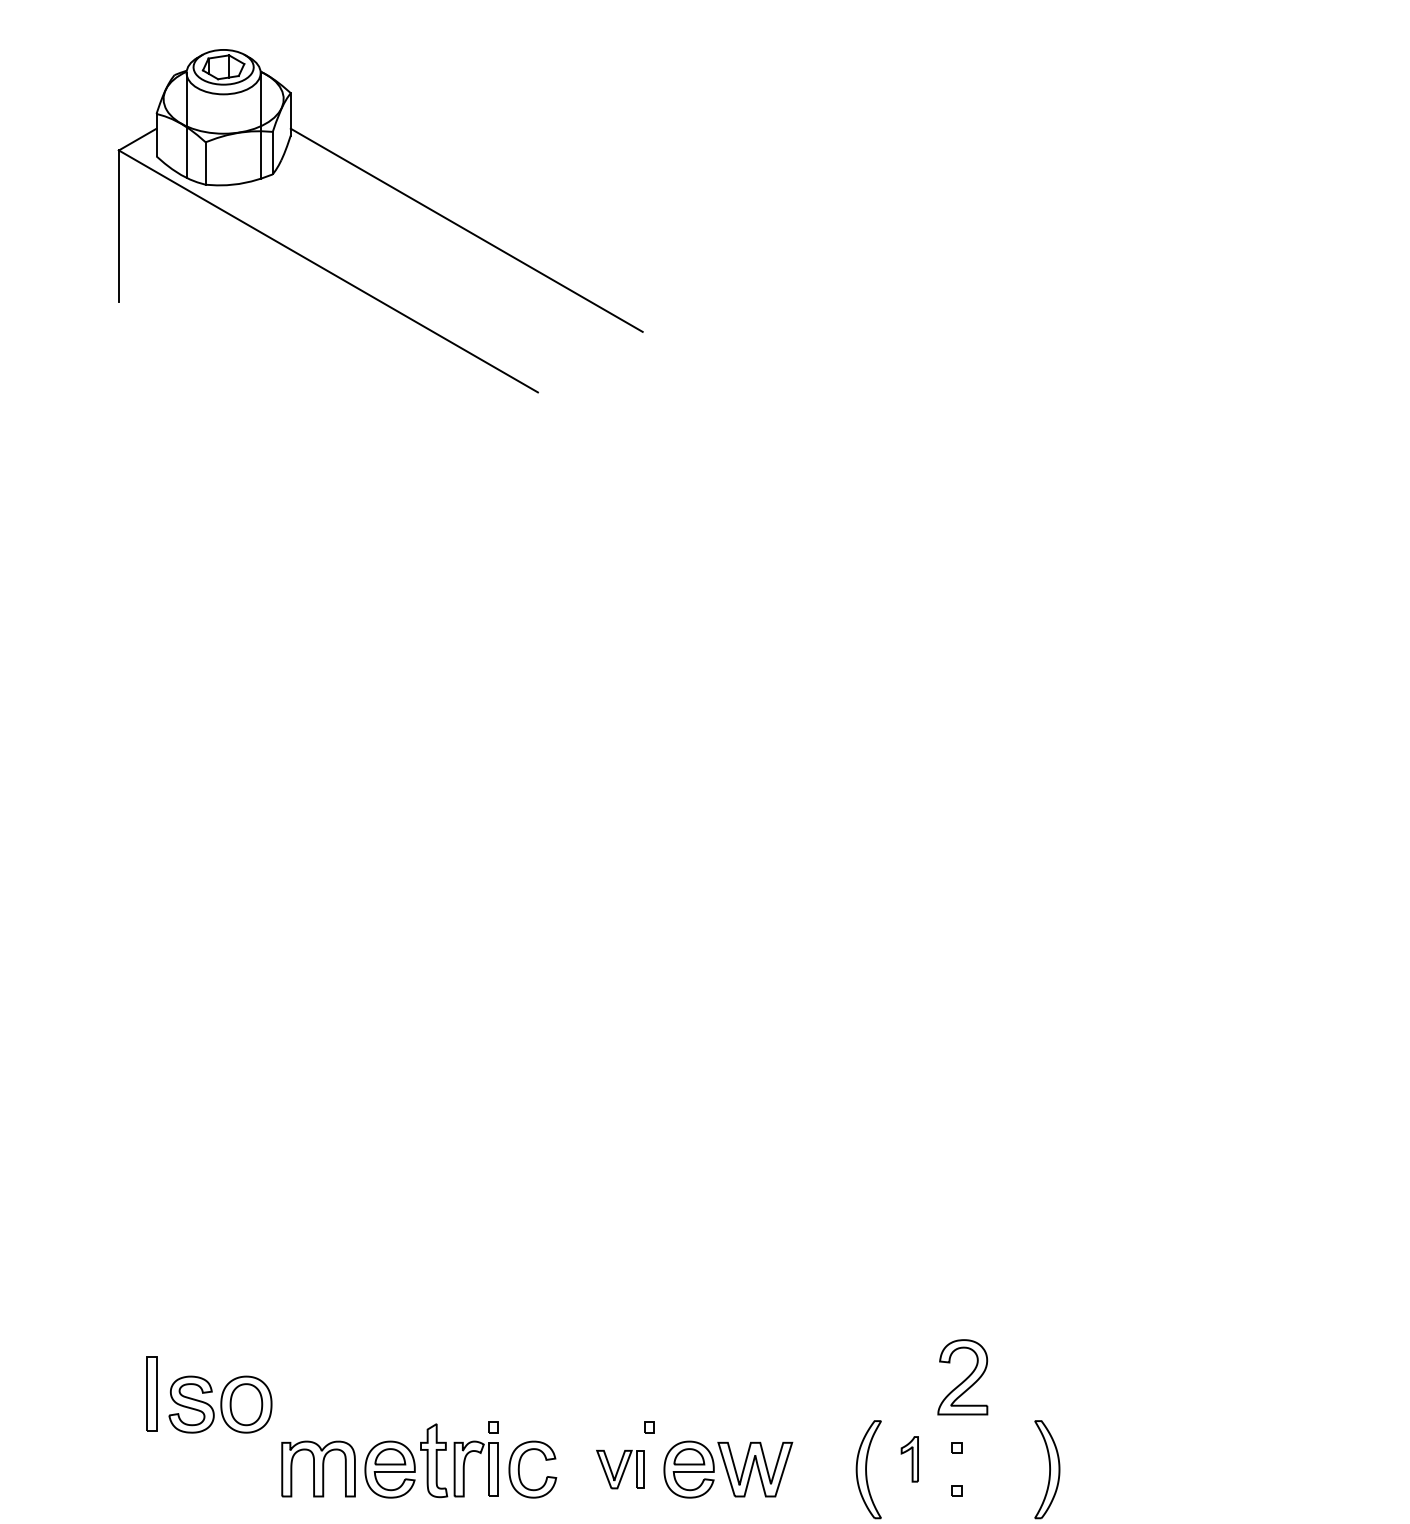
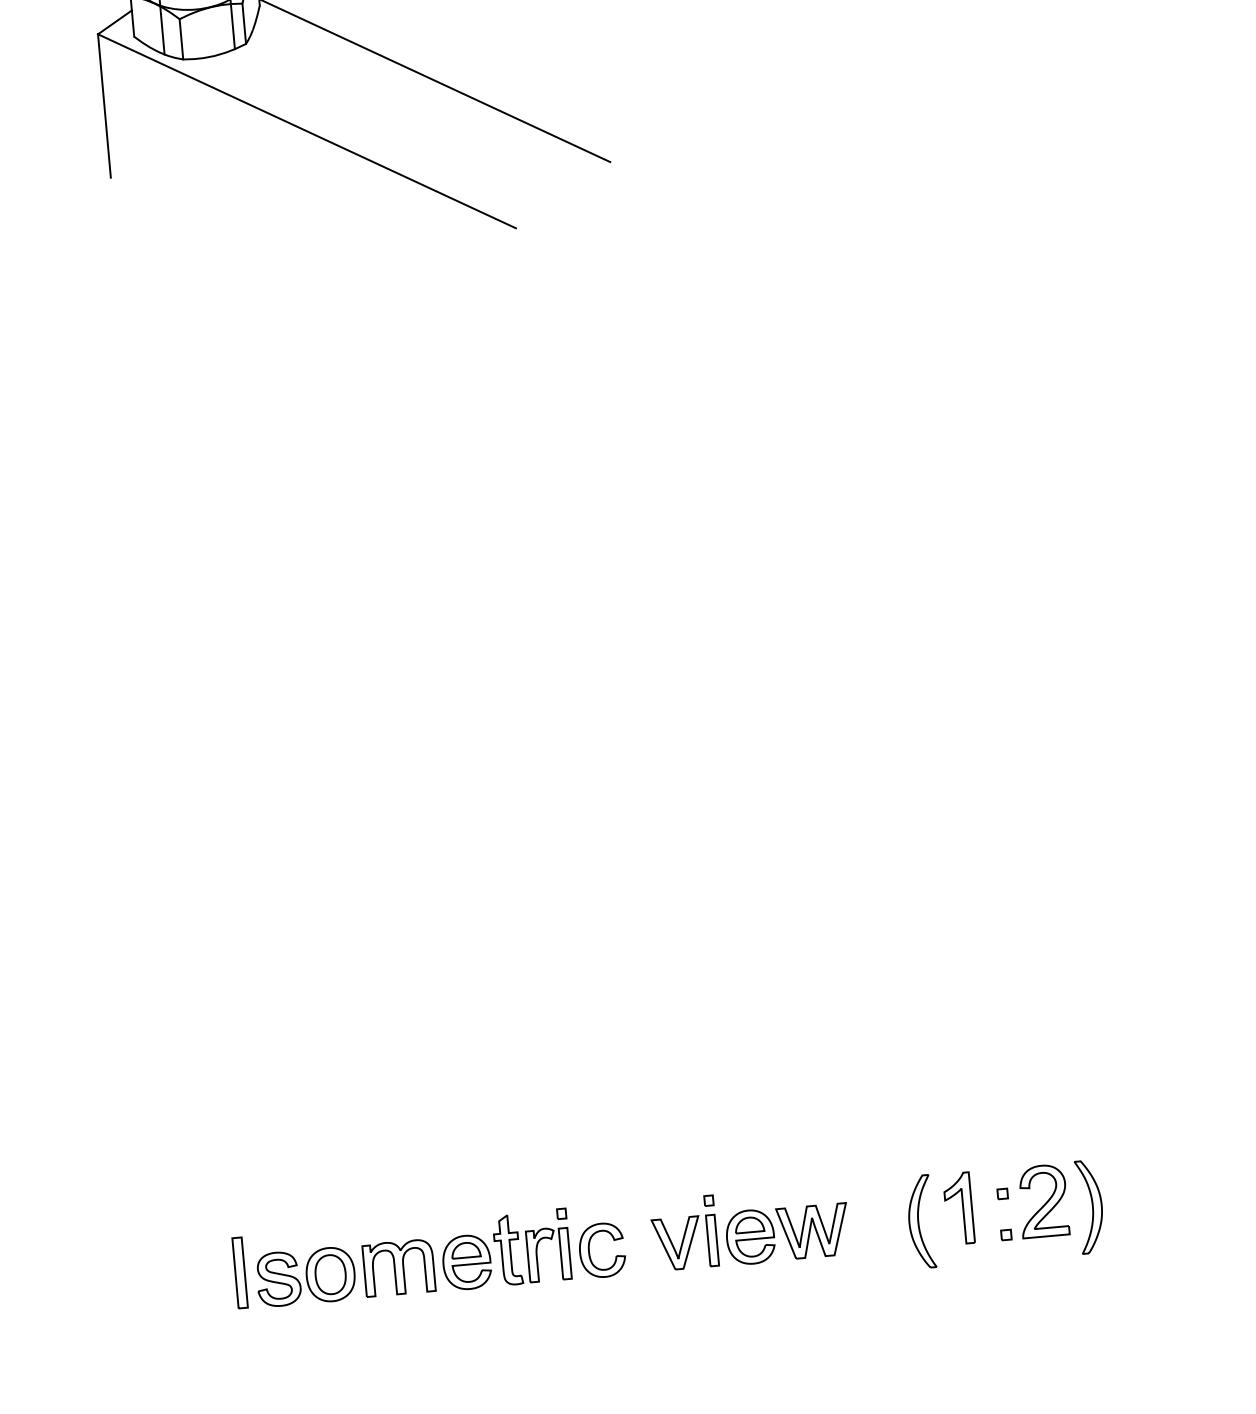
part: (962, 1377) -> (1043, 1201), moved
part: (151, 1393) -> (239, 1272), moved
part: (220, 1404) -> (306, 1276), moved
part: (909, 1459) -> (958, 1208), size x1.67
part: (620, 1469) -> (685, 1242), size x1.43

